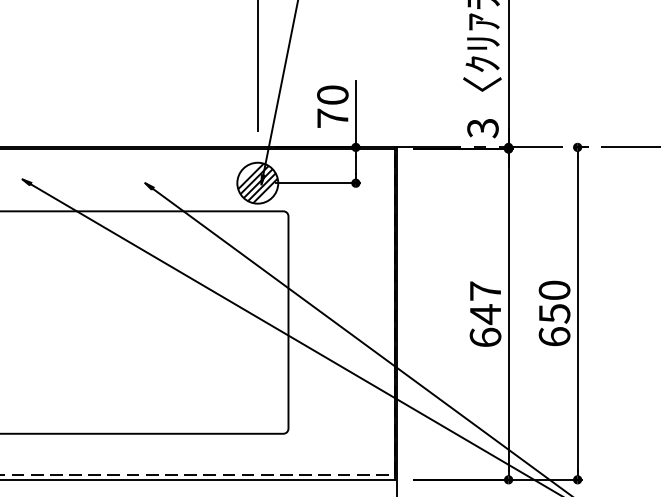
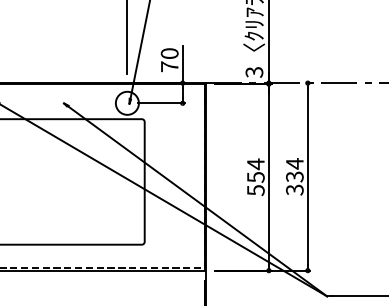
hatch: (257, 183) -> (127, 103), removed
text: (553, 312) -> (294, 176), 650 -> 334
text: (484, 314) -> (255, 177), 647 -> 554

